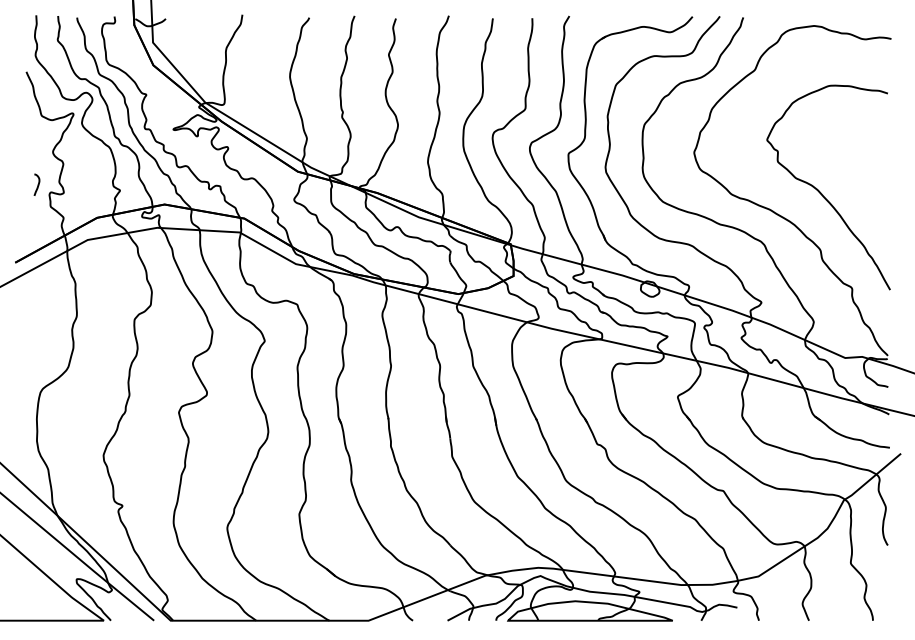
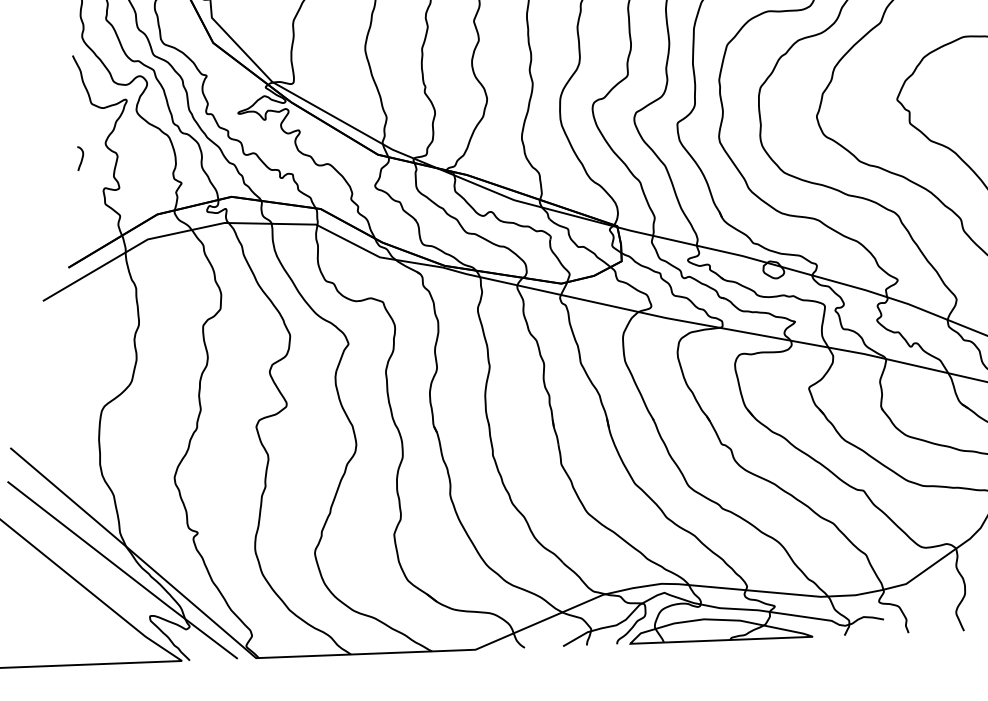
curve: (37, 184) -> (81, 158), moved

